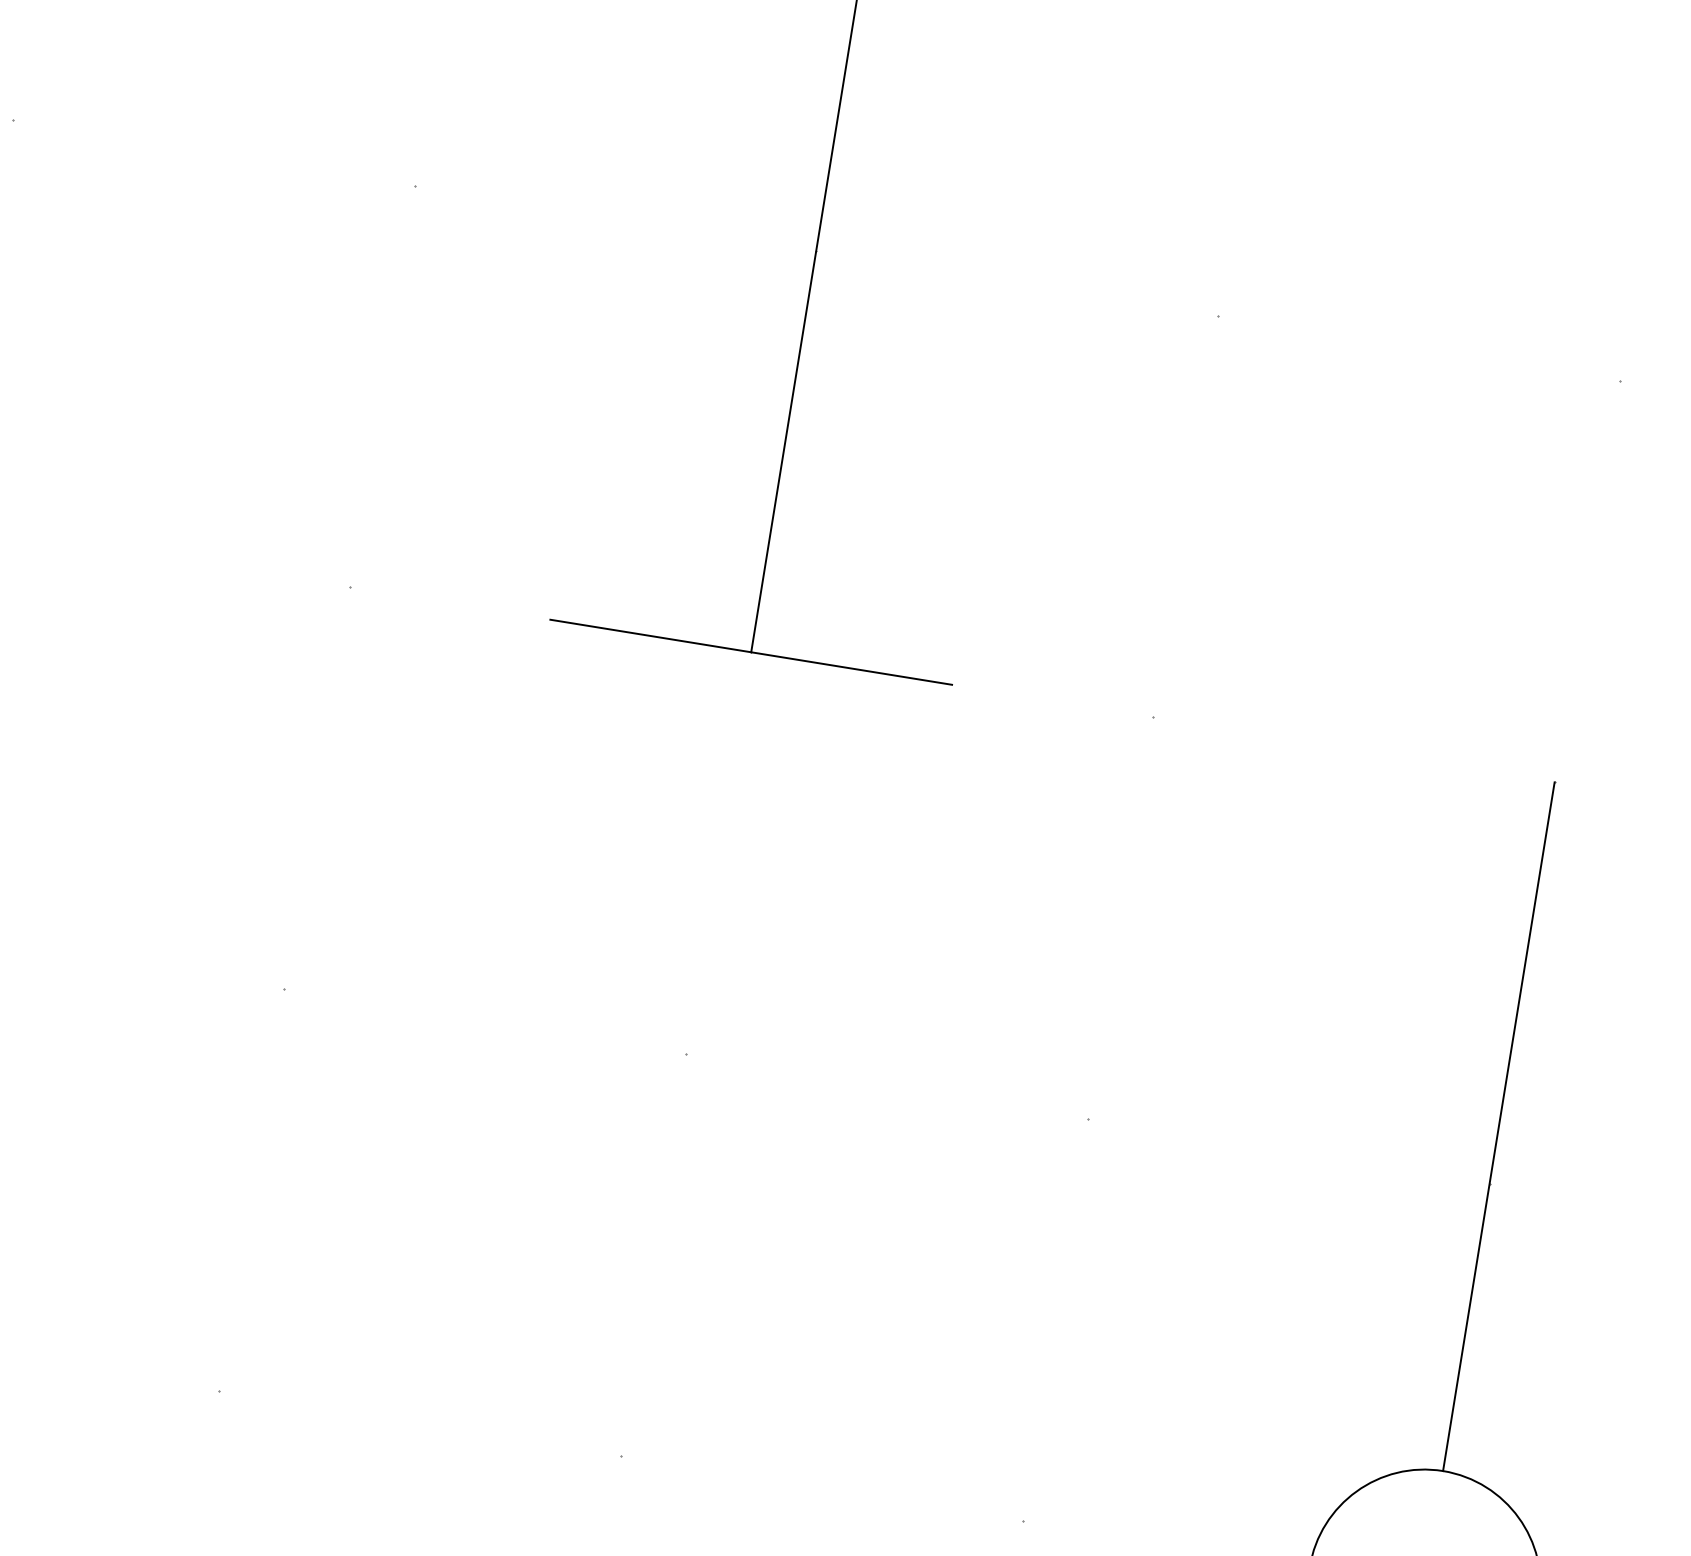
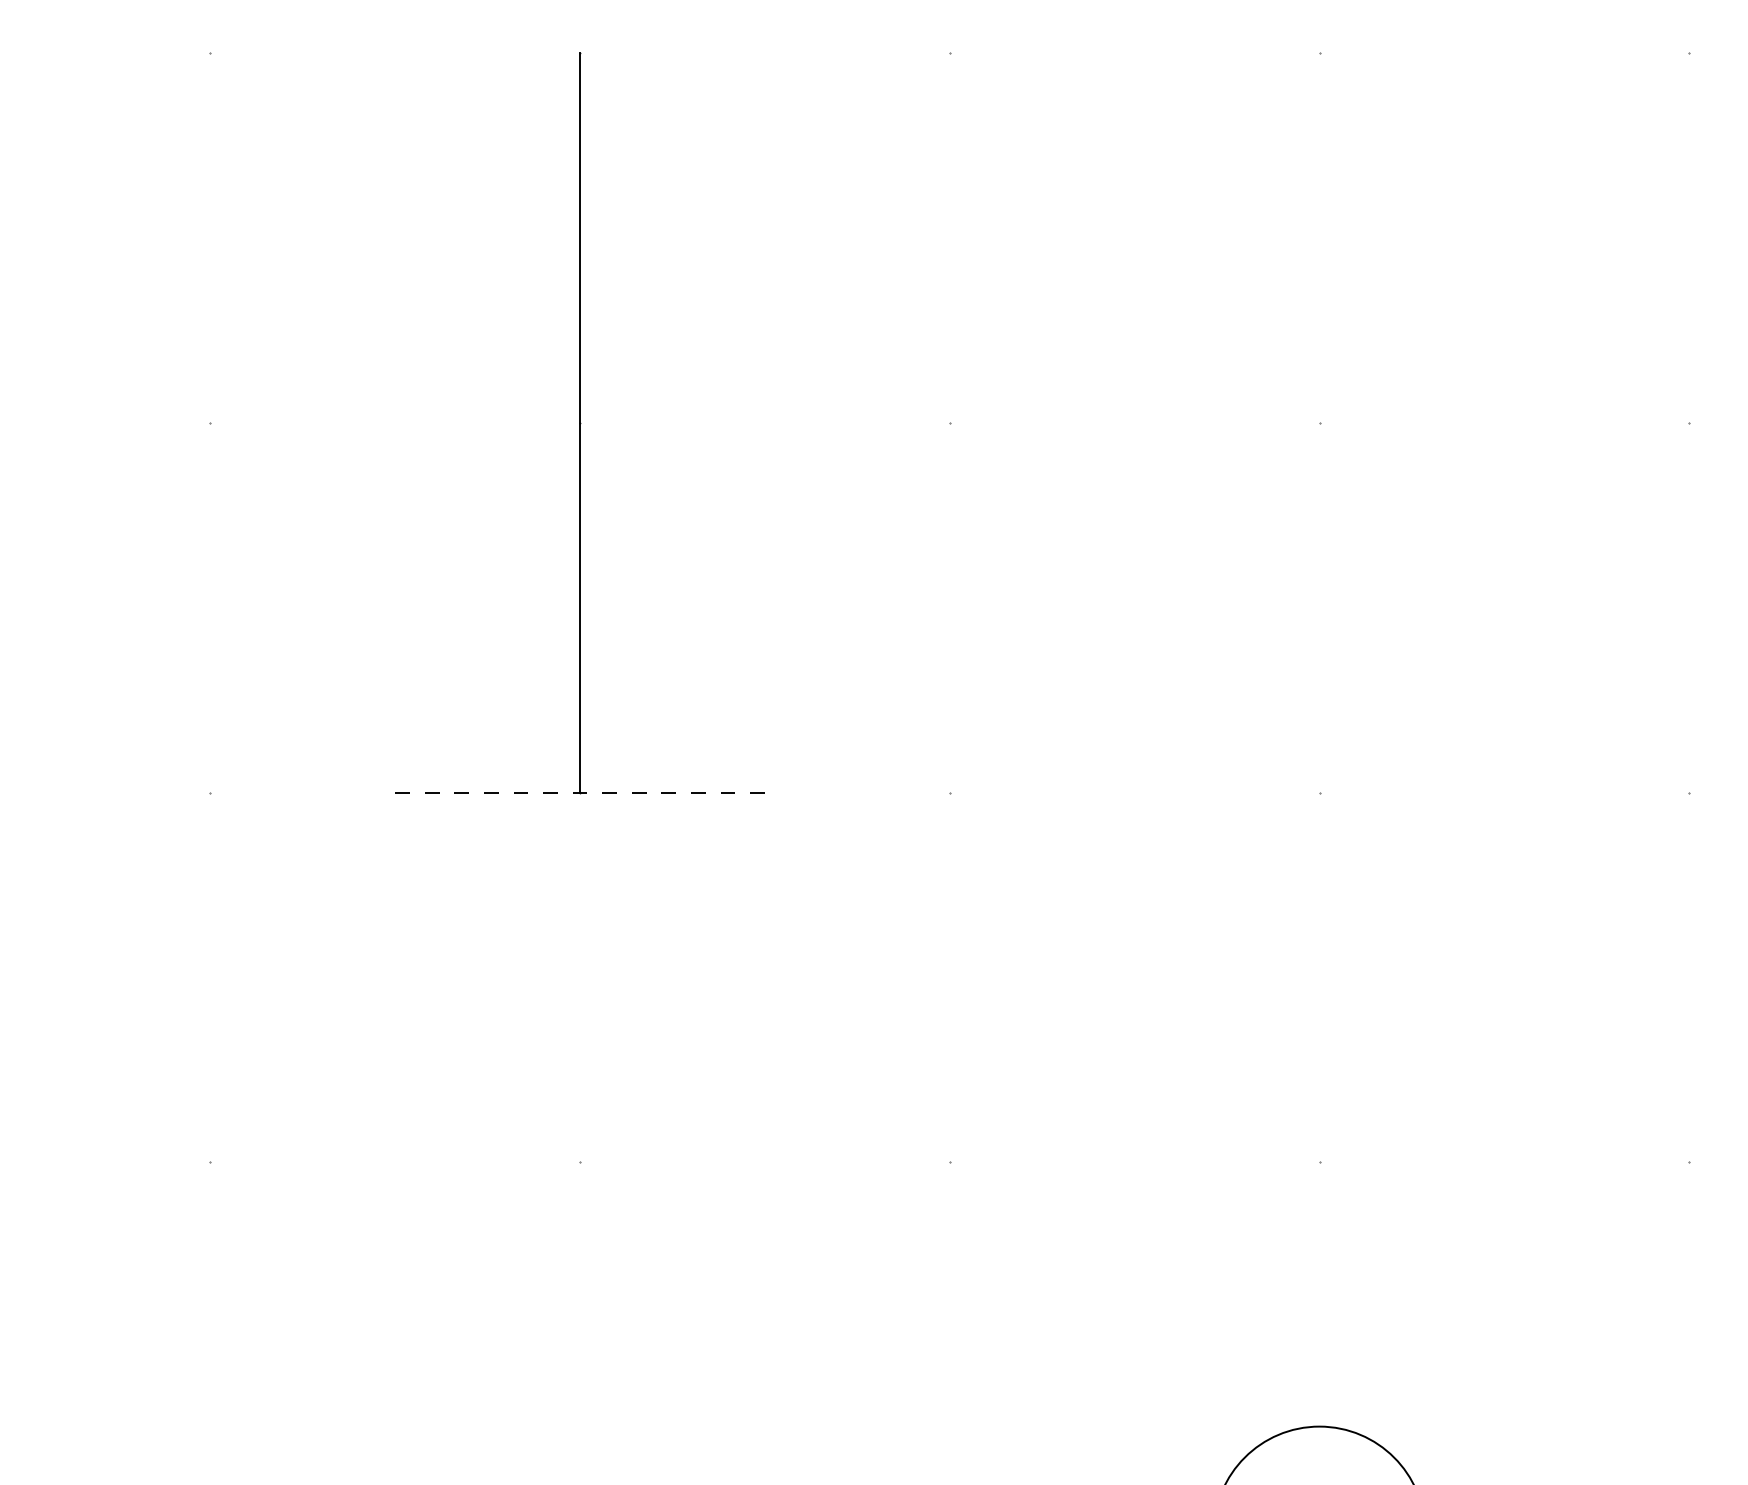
line: (751, 652) -> (580, 792), solid -> dashed
line: (1498, 1126) -> (1319, 1109), removed

